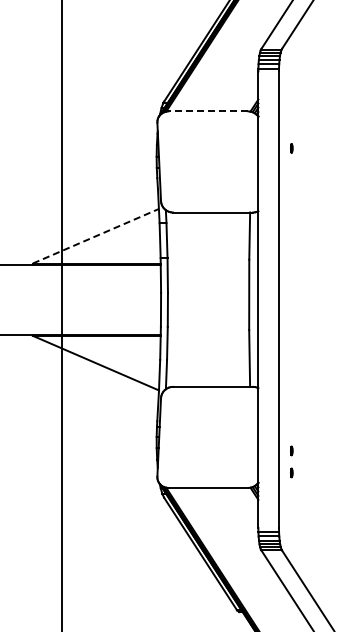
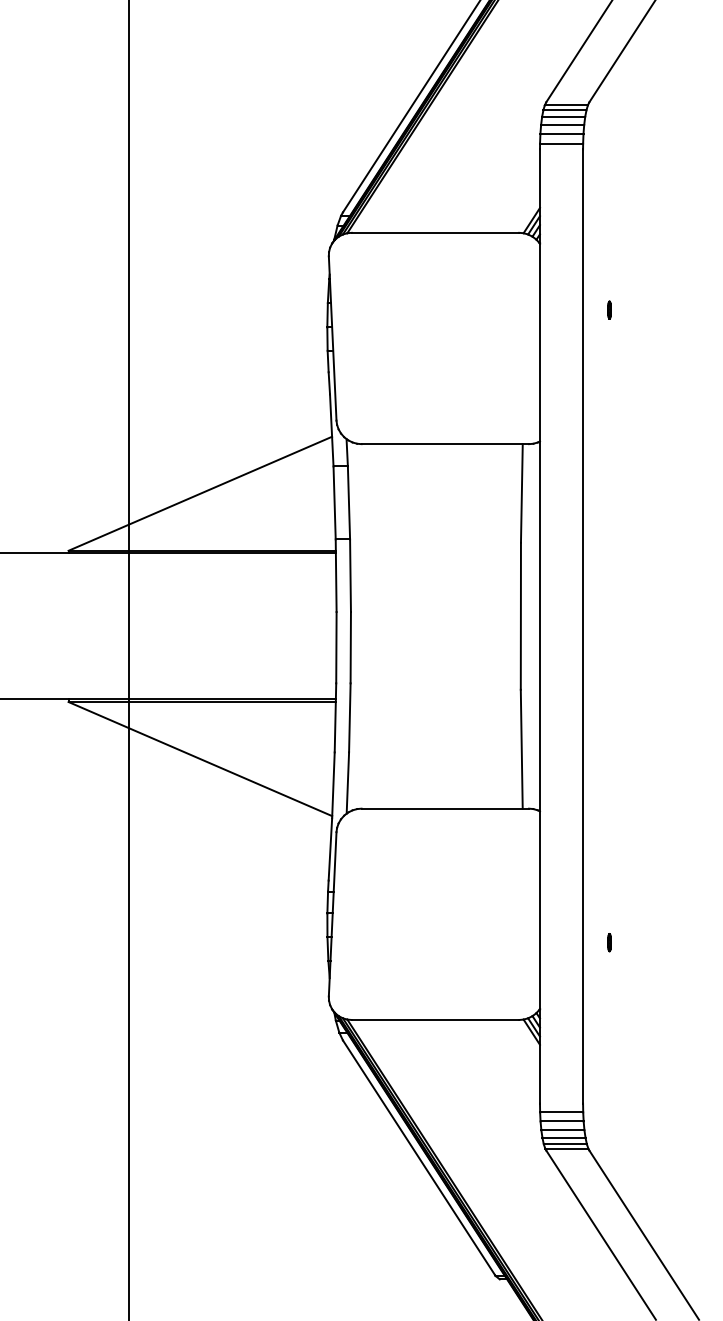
line: (207, 111) -> (433, 232), dashed -> solid
line: (95, 236) -> (199, 494), dashed -> solid
part: (291, 472) -> (609, 987), removed

